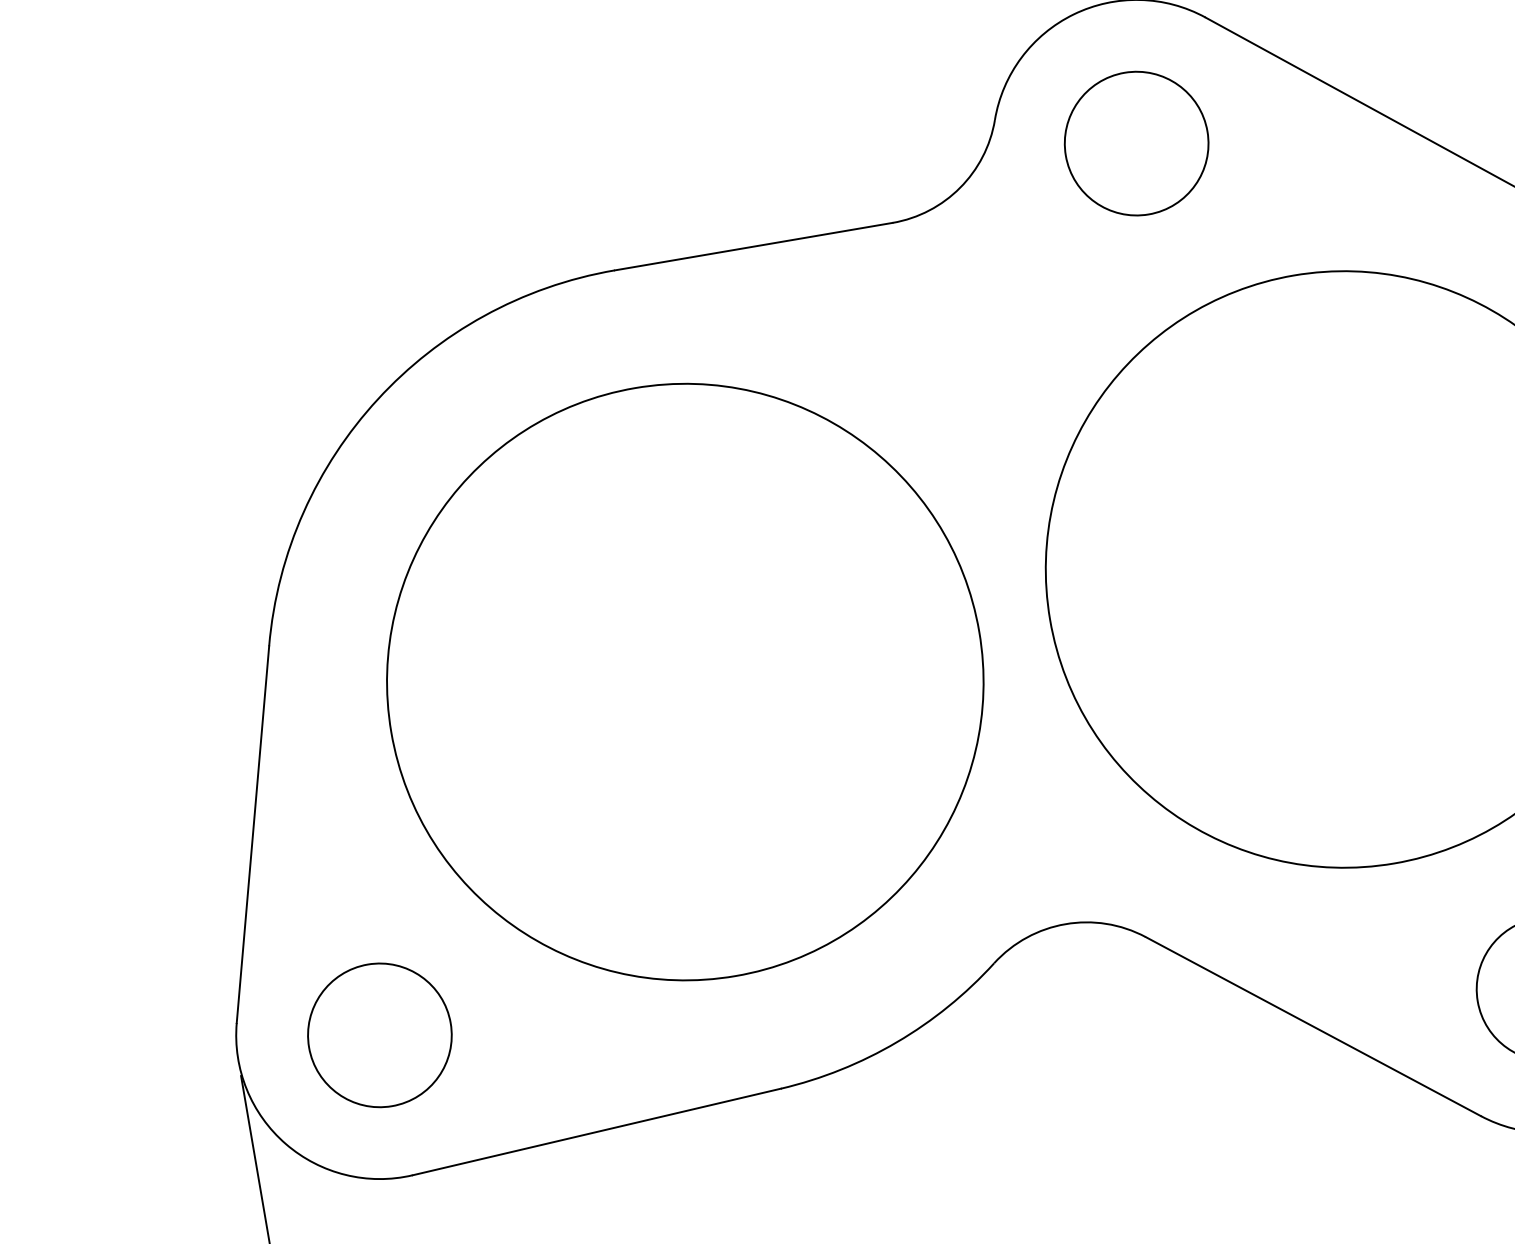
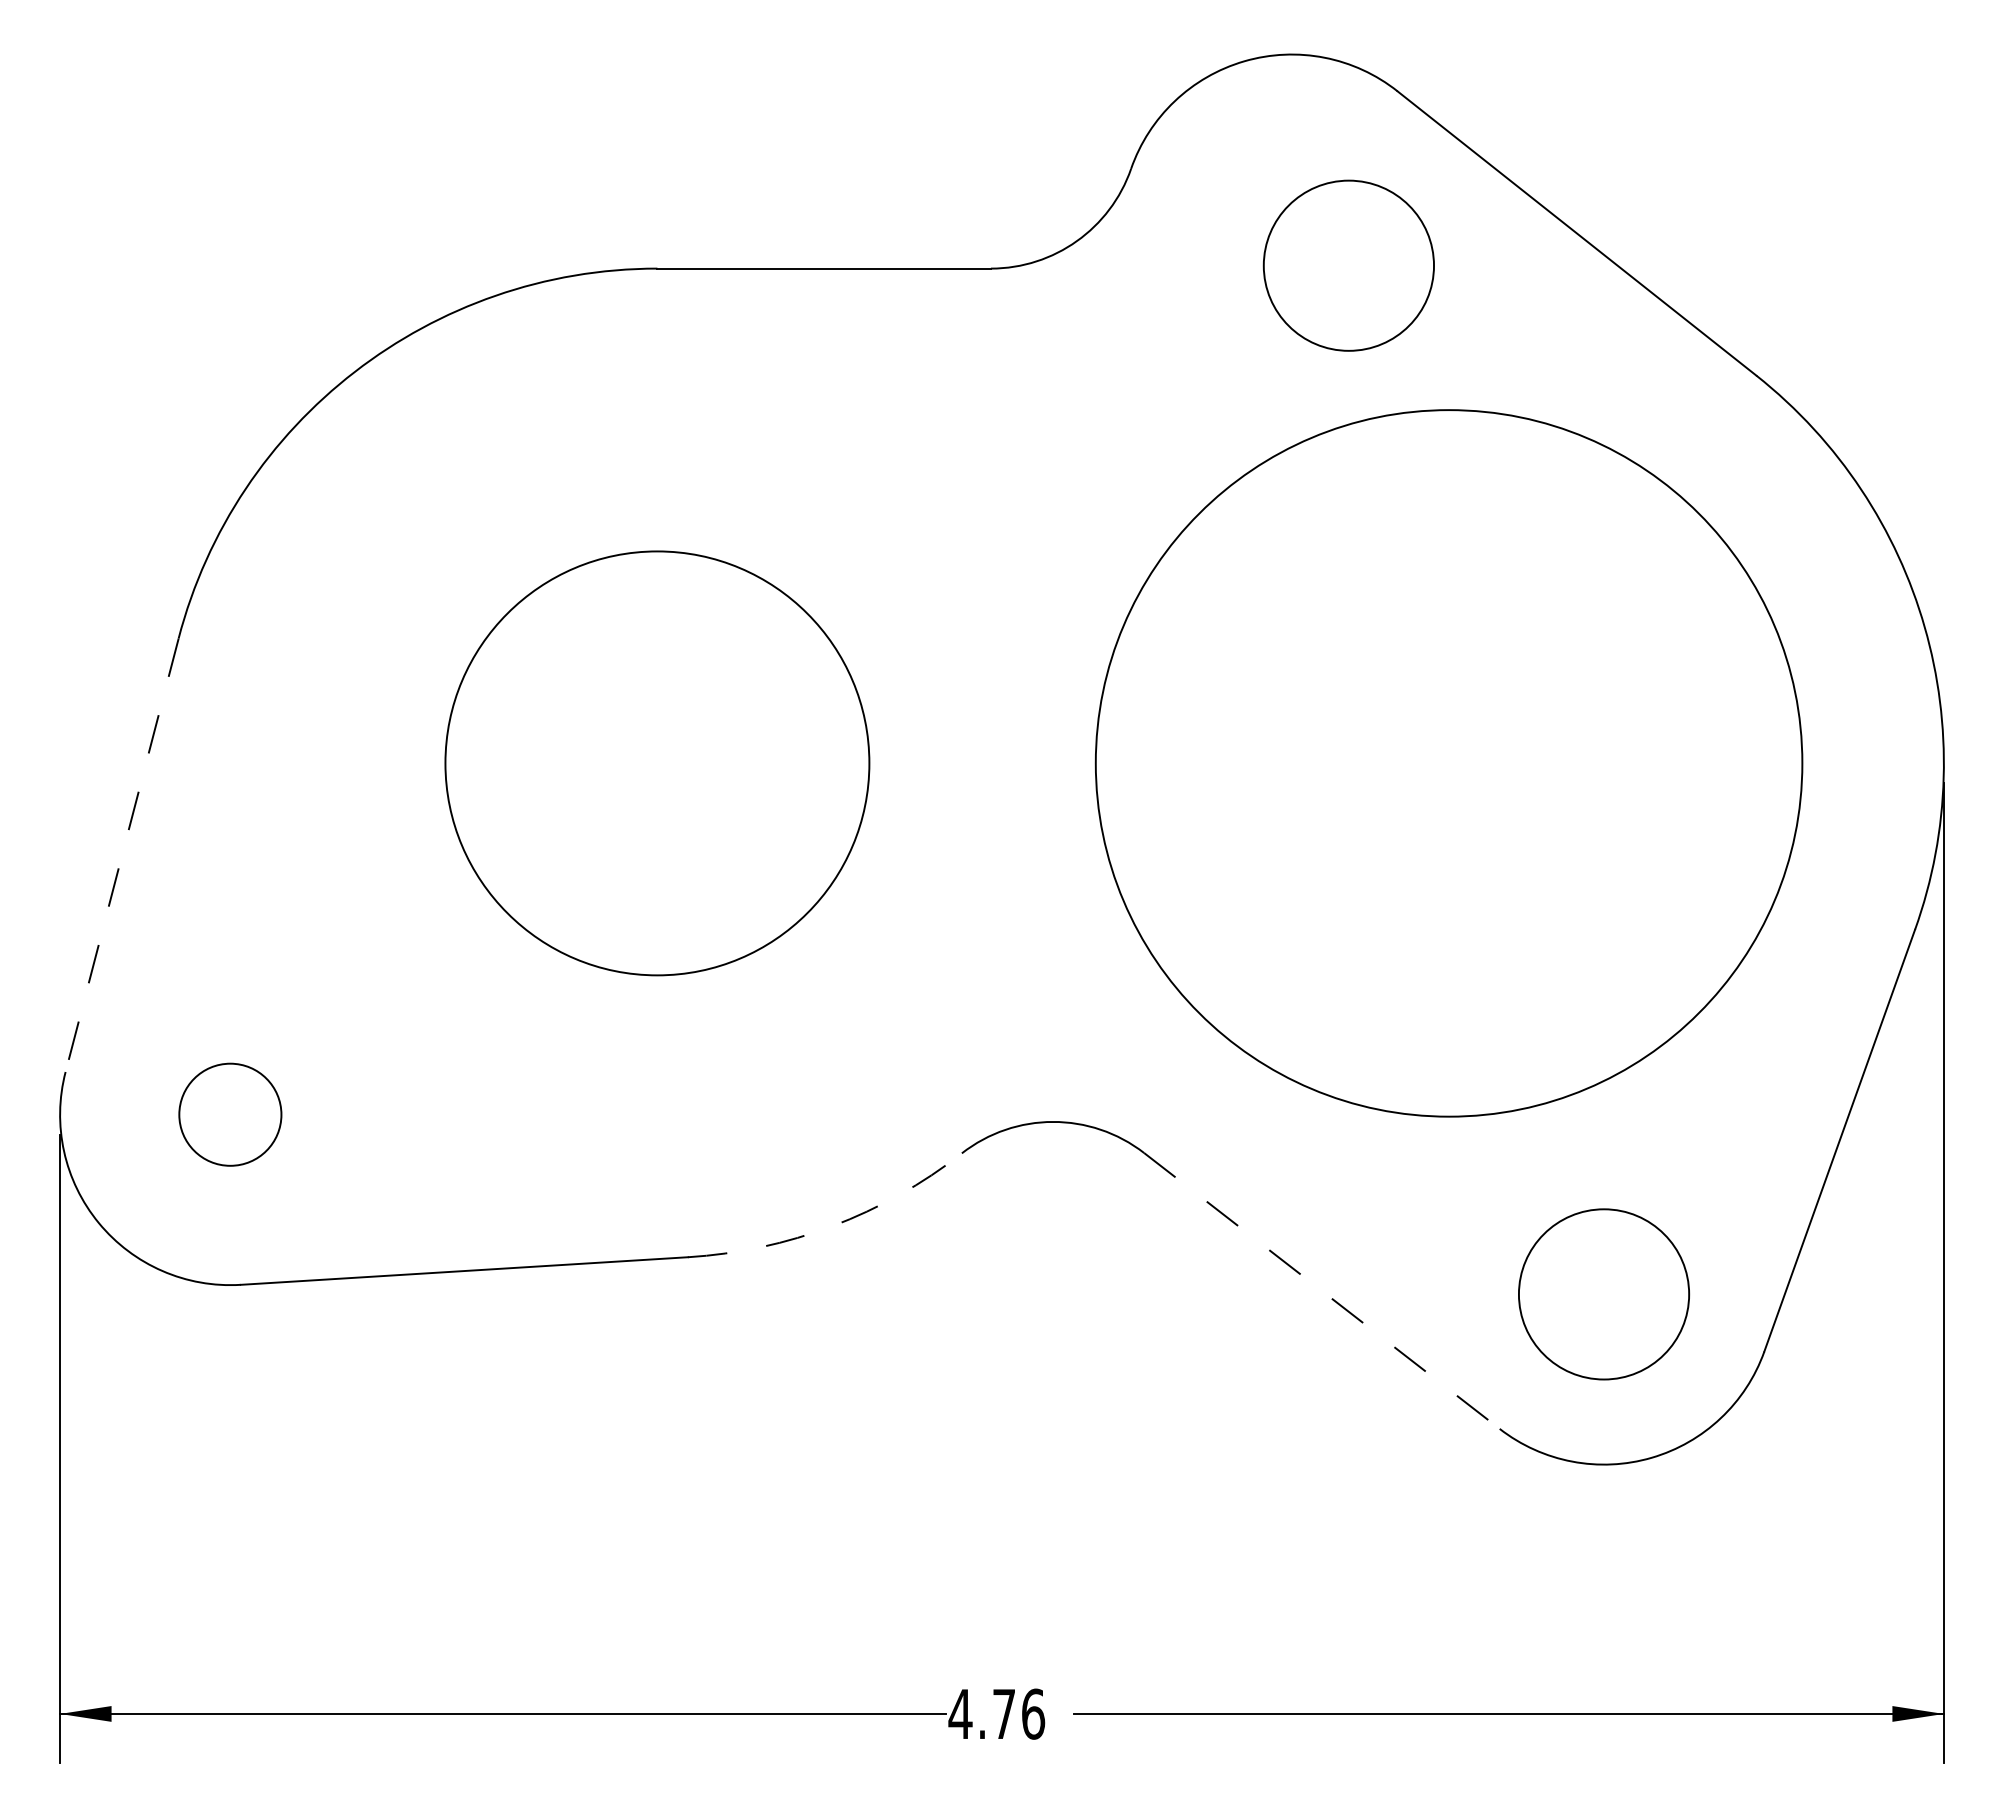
circle: (1136, 143) -> (1348, 265), moved
circle: (685, 682) -> (657, 763), size x0.6
line: (253, 834) -> (122, 855), solid -> dashed
line: (1313, 1027) -> (1321, 1291), solid -> dashed
circle: (380, 1034) -> (230, 1114), size x0.6
arc: (896, 1042) -> (832, 1226), solid -> dashed

